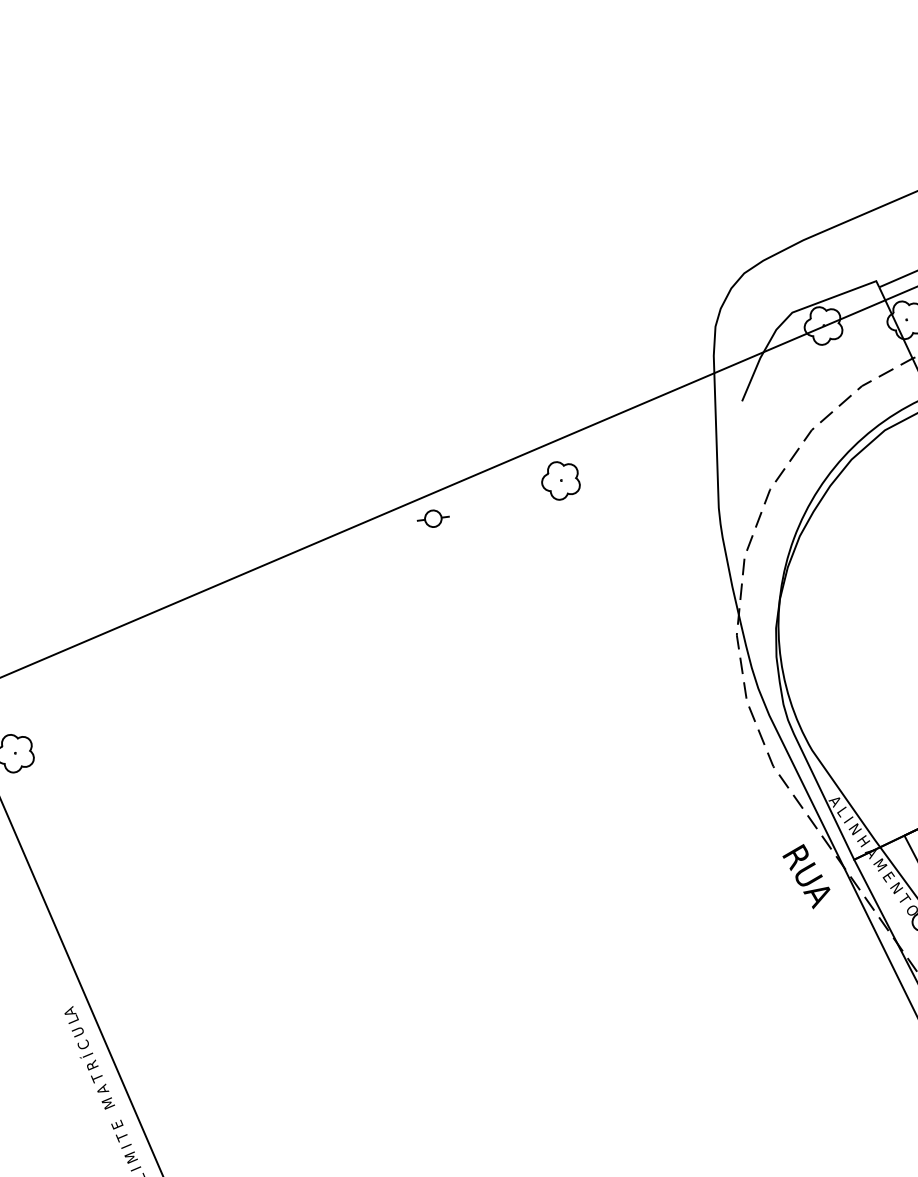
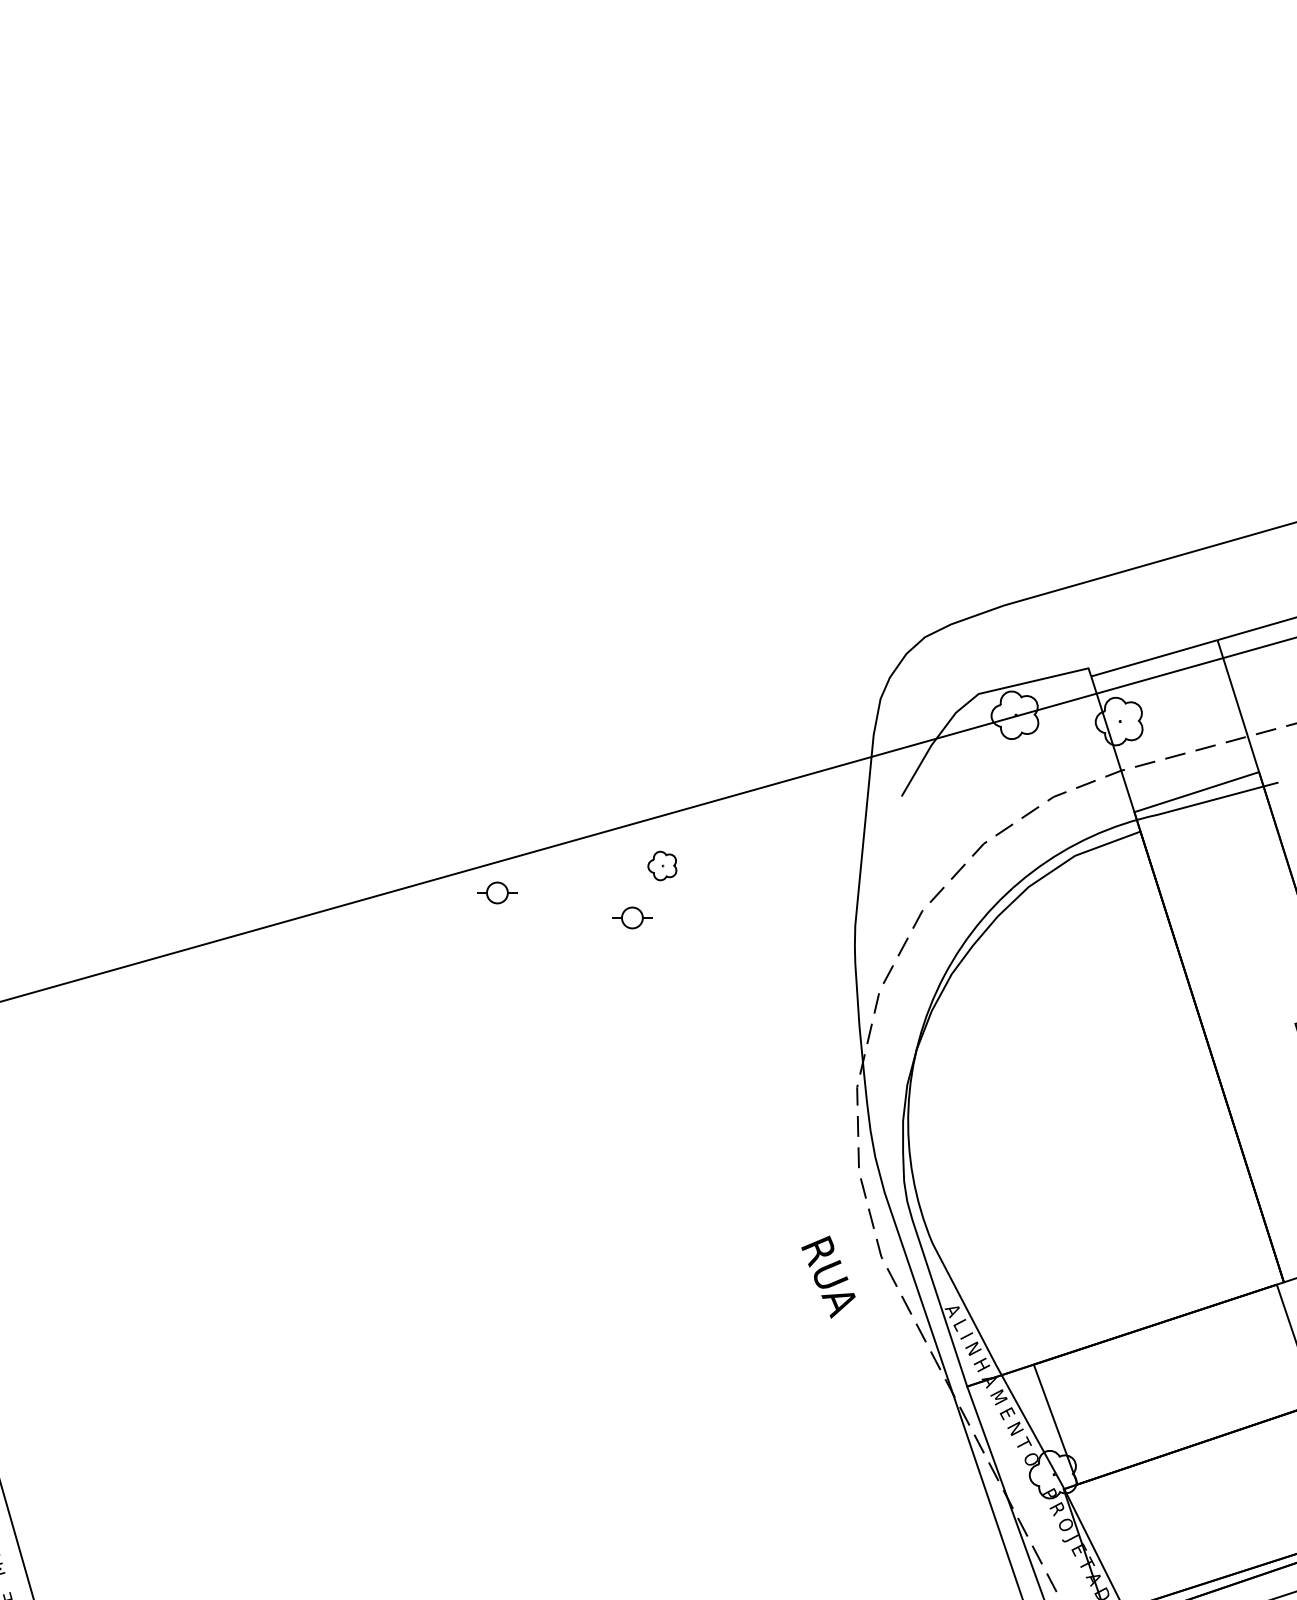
part: (560, 480) -> (662, 865), size x0.6
part: (542, 524) -> (632, 917), added
text: (806, 876) -> (828, 1276), moved

